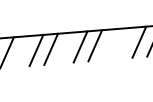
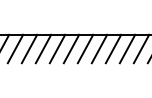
line: (124, 42) -> (113, 48), added
line: (109, 44) -> (99, 48), added
line: (65, 47) -> (57, 48), added
line: (21, 51) -> (15, 48), added

